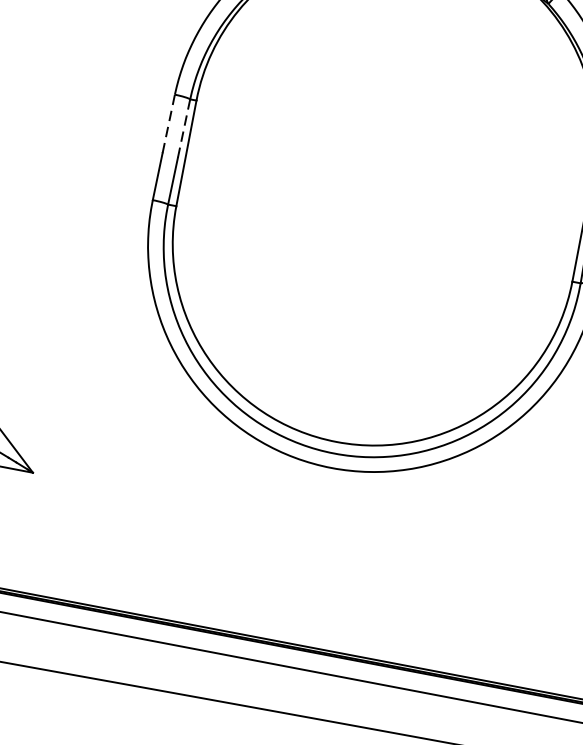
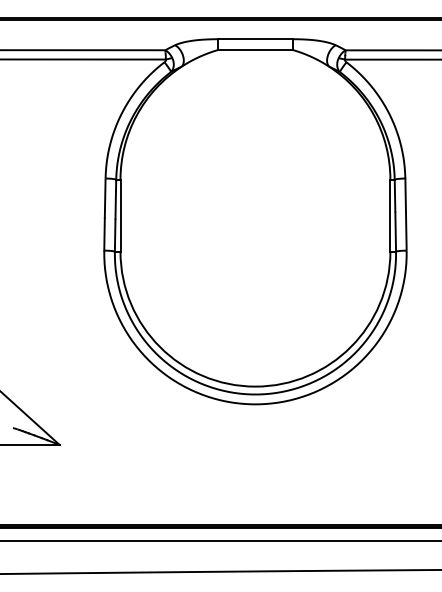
line: (169, 122) -> (105, 197), dashed -> solid
line: (183, 126) -> (115, 198), dashed -> solid

